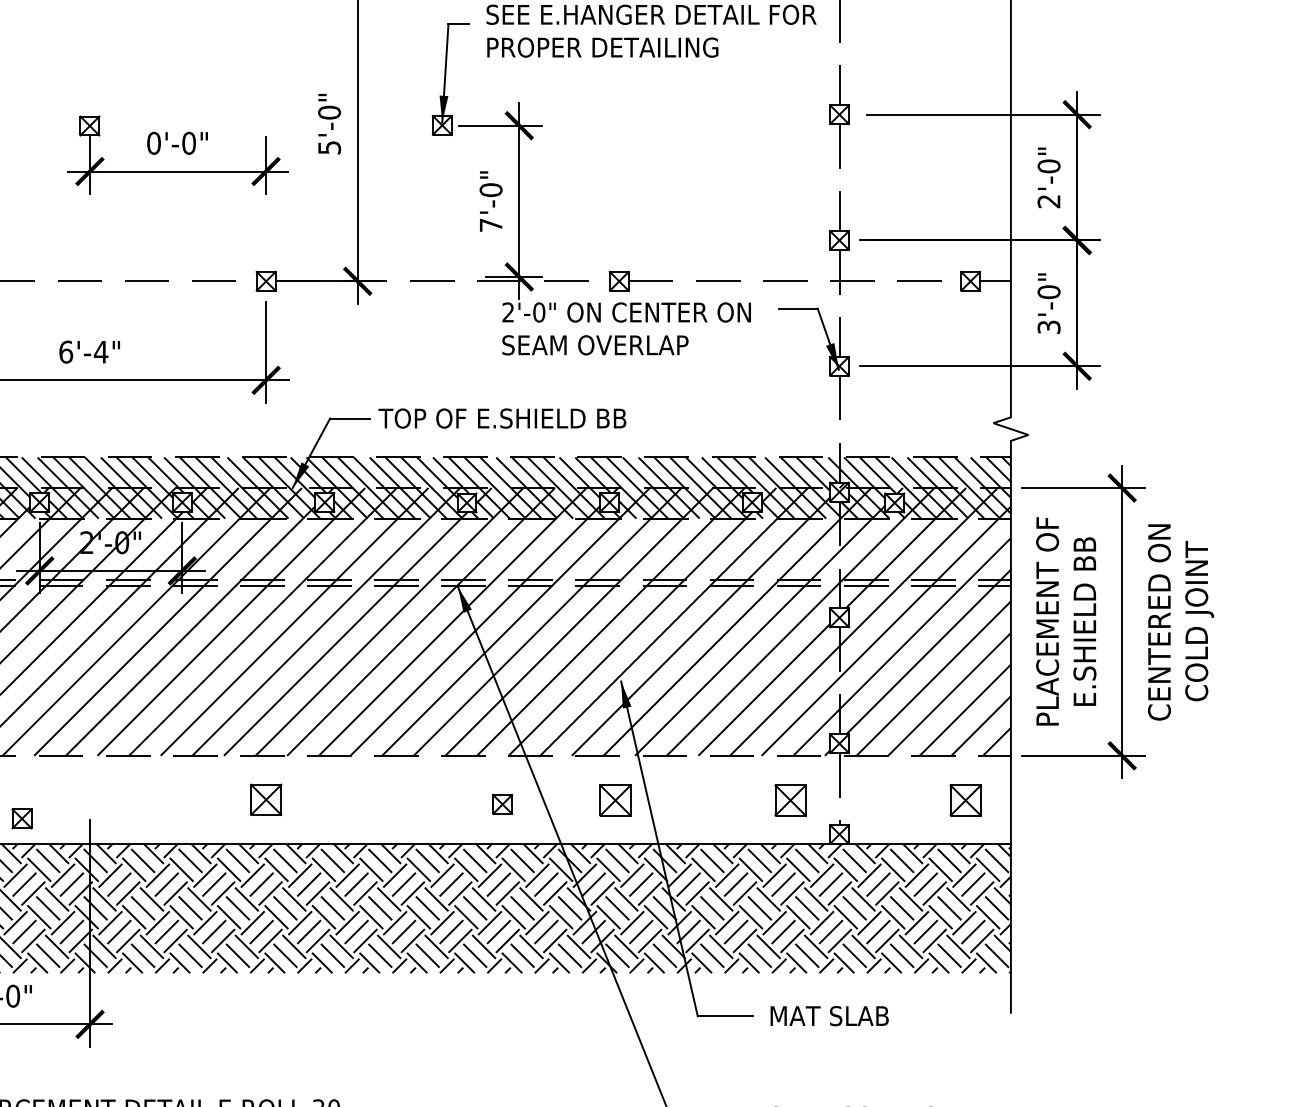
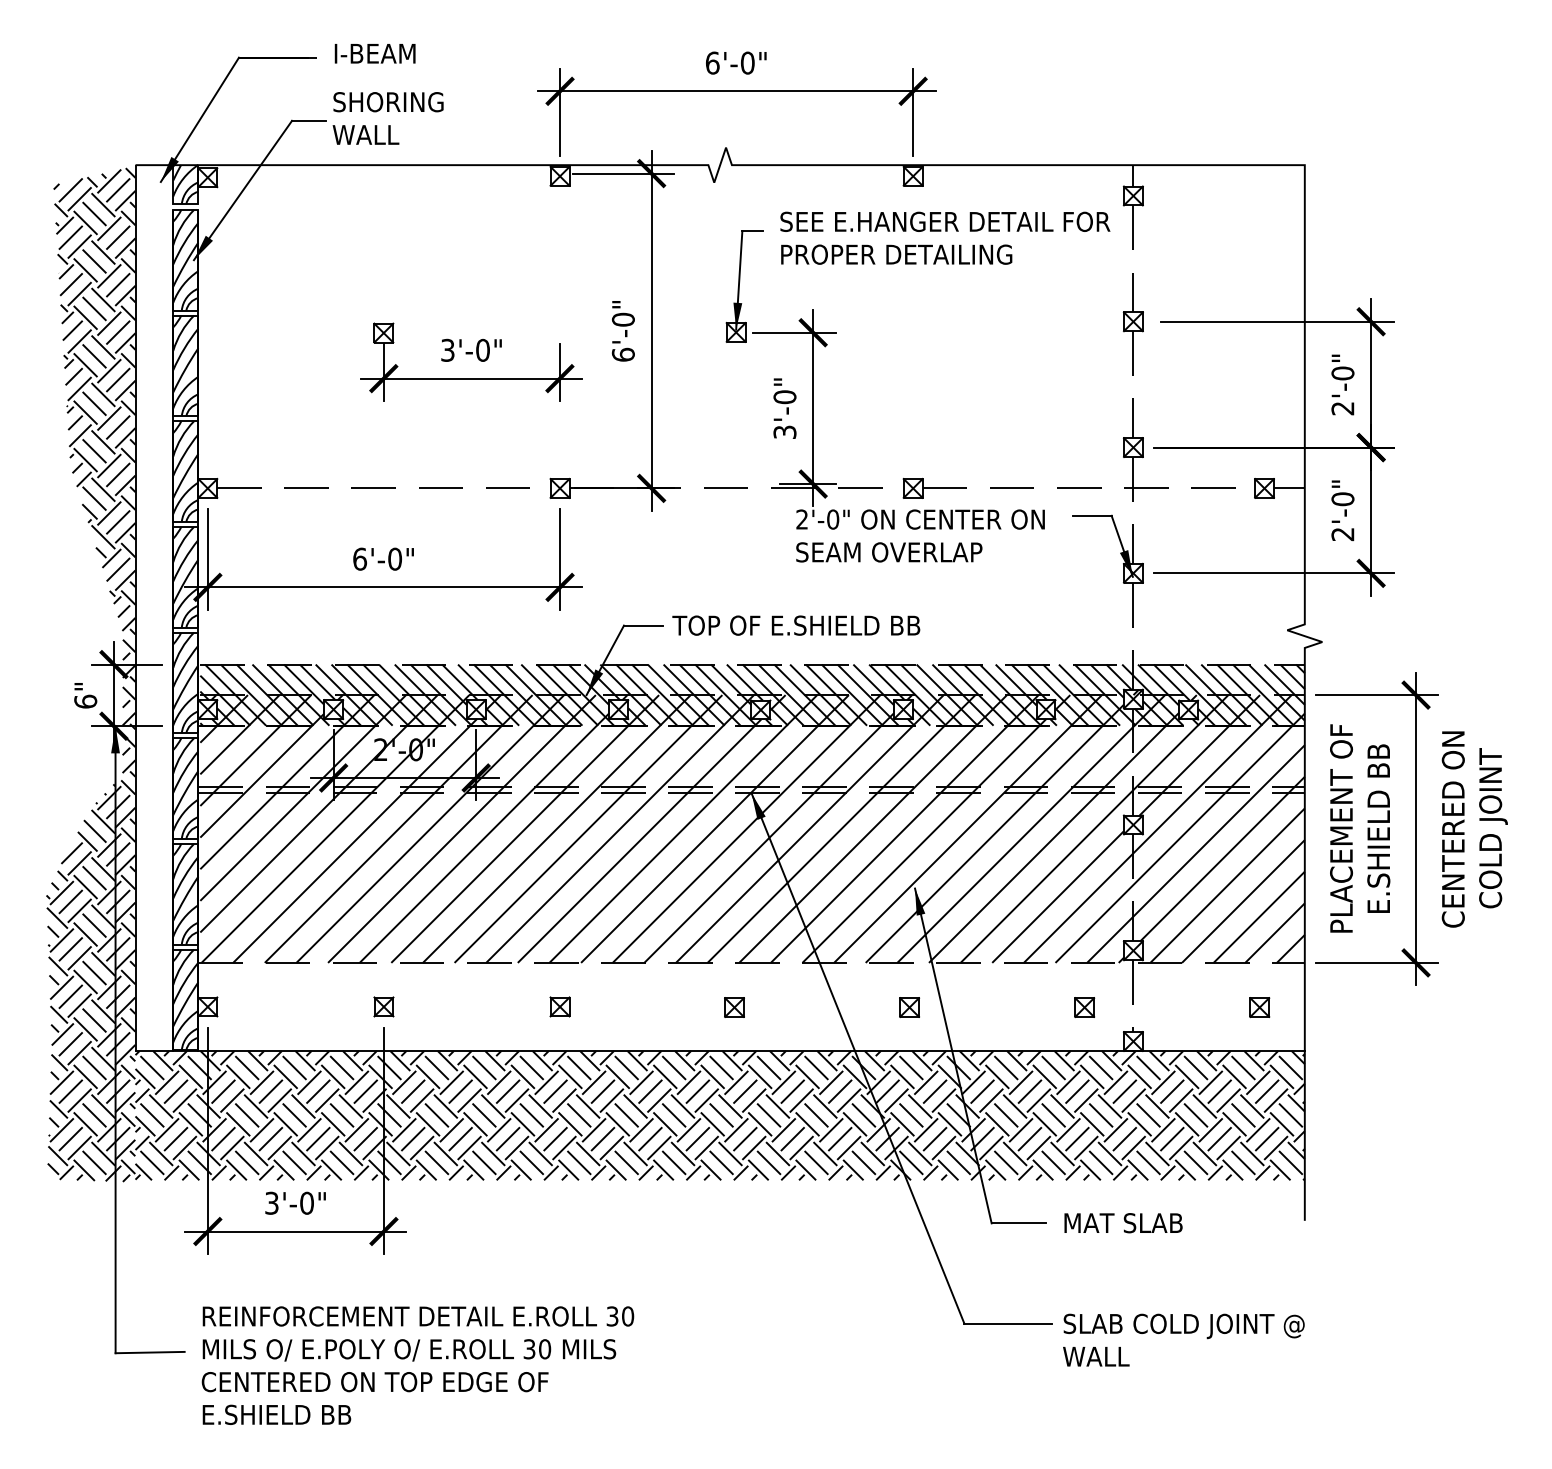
text: (153, 142) -> (447, 349), 0'-0" -> 3'-0"
text: (328, 147) -> (622, 354), 5'-0" -> 6'-0"
text: (490, 224) -> (784, 431), 7'-0" -> 3'-0"
text: (1048, 327) -> (1342, 534), 3'-0" -> 2'-0"
text: (100, 351) -> (394, 558), 6'-4" -> 6'-0"
part: (265, 799) -> (559, 1006), size x0.62
part: (615, 800) -> (909, 1007), size x0.62
part: (790, 800) -> (1084, 1007), size x0.62
part: (965, 800) -> (1259, 1007), size x0.62
part: (502, 804) -> (734, 1007), moved
part: (21, 818) -> (383, 1006), moved

